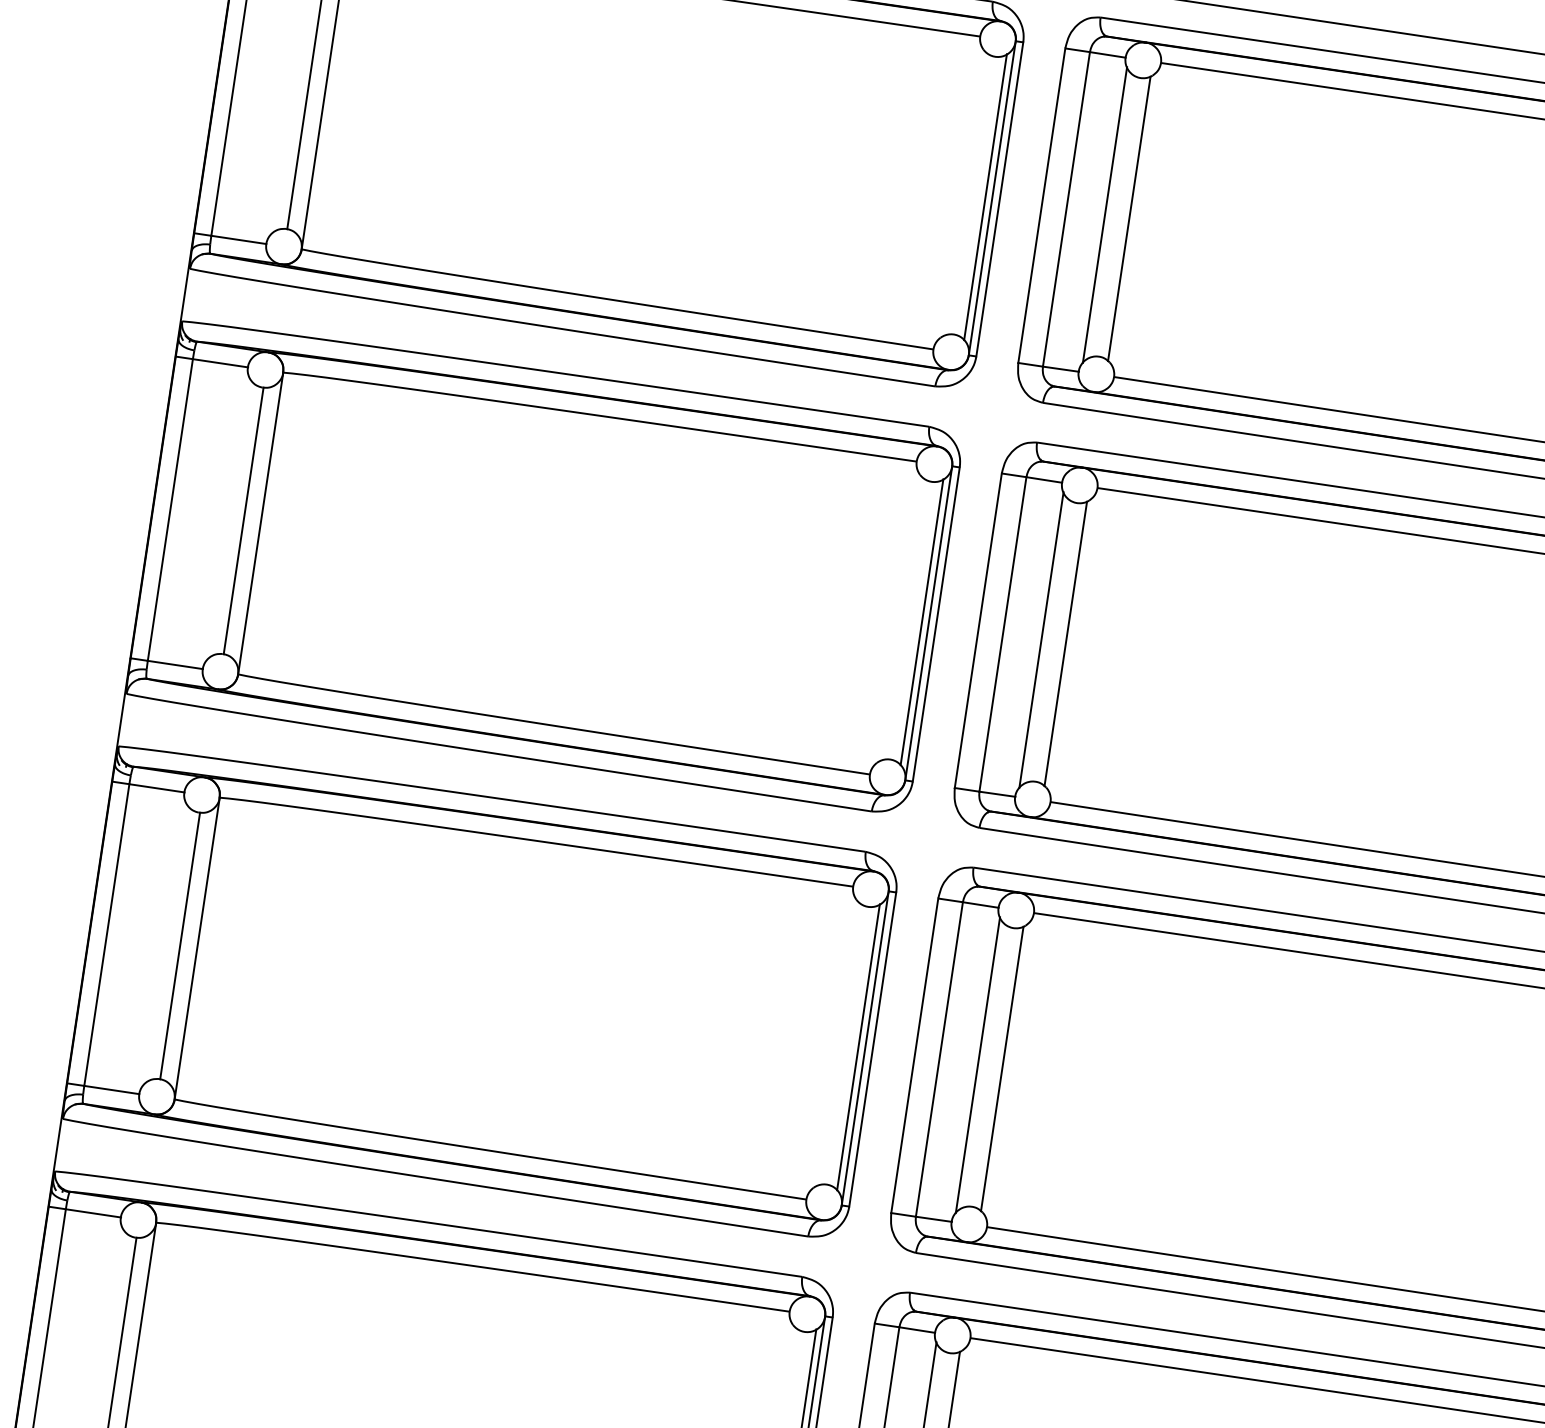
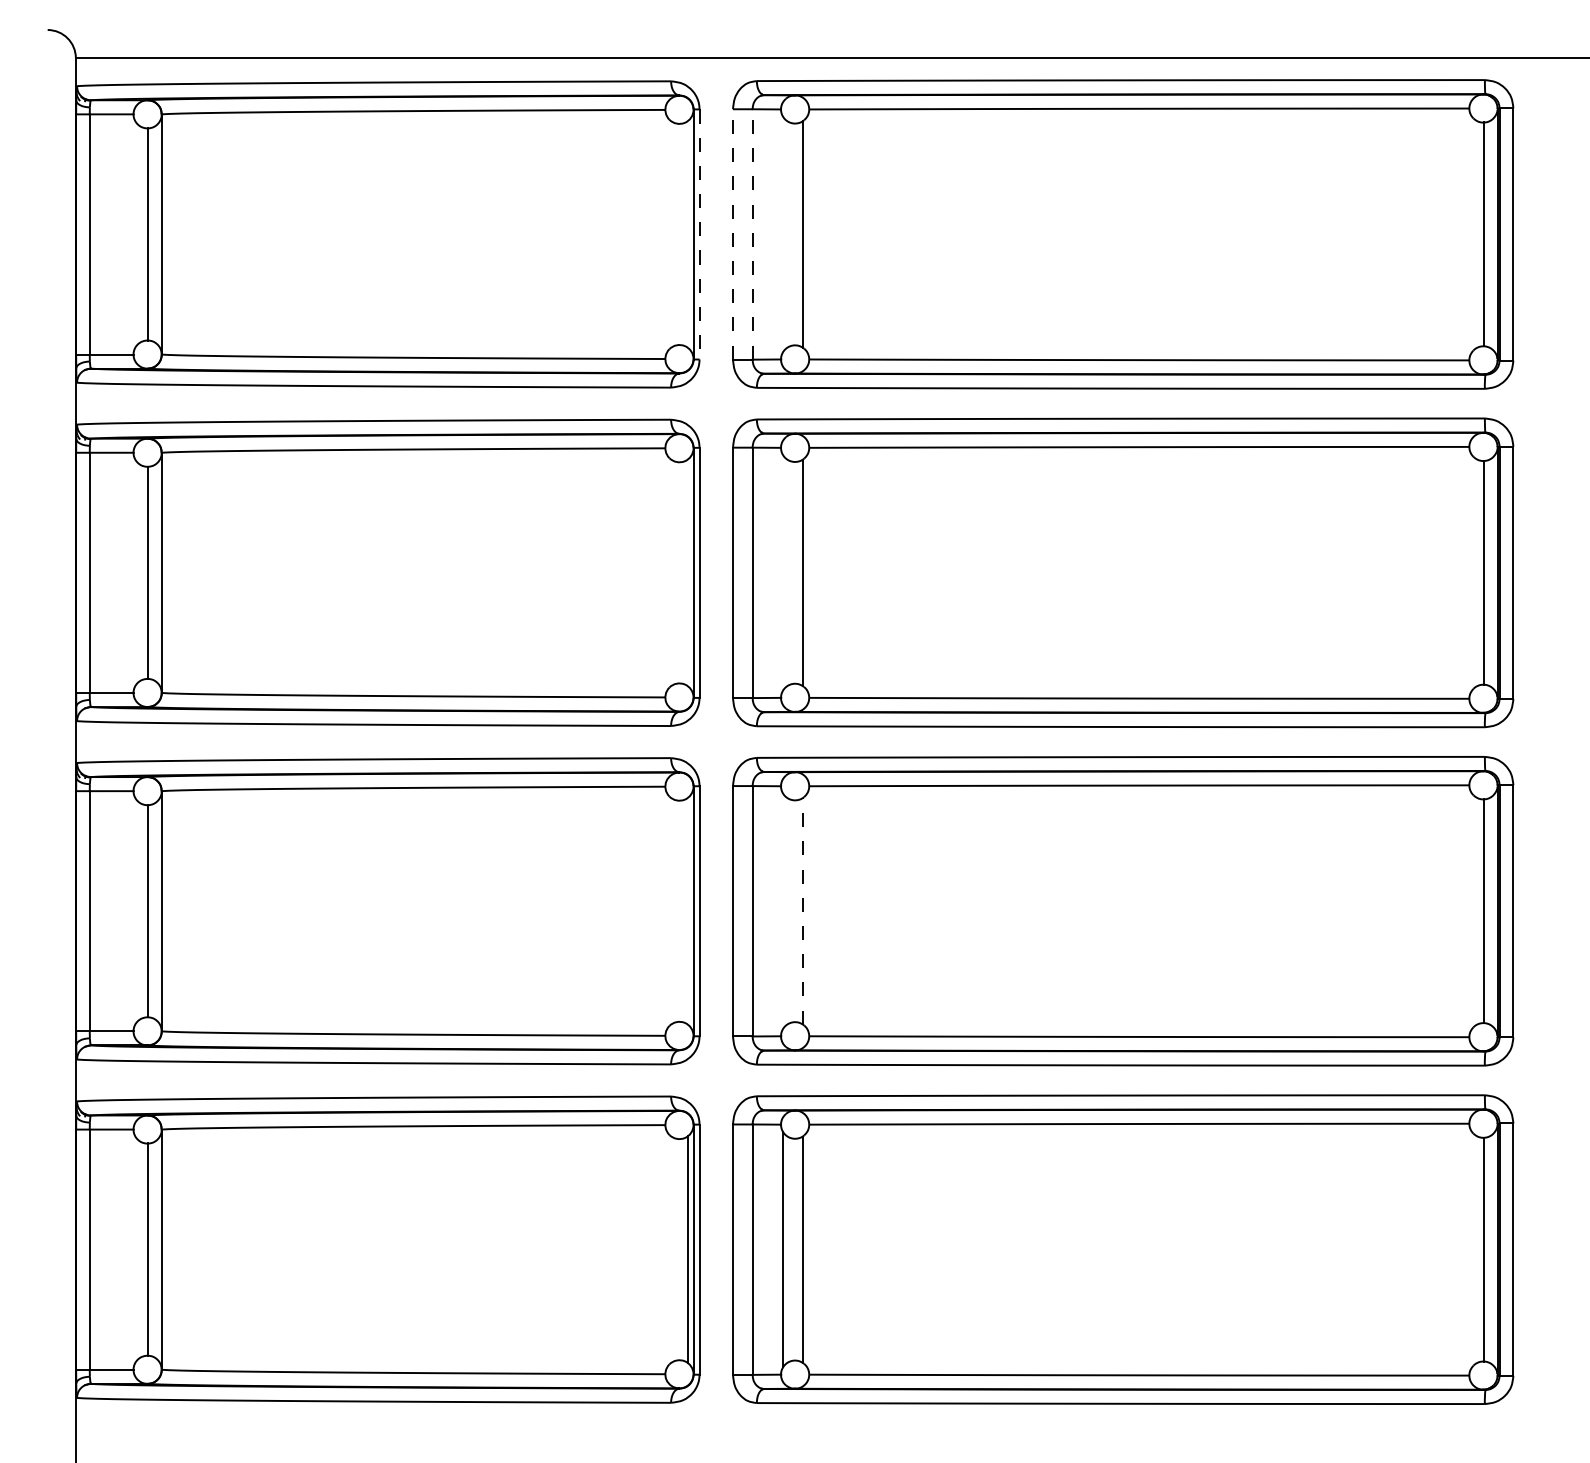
line: (985, 197) -> (688, 234), removed
line: (999, 199) -> (699, 234), solid -> dashed
line: (1042, 204) -> (733, 233), solid -> dashed
line: (1066, 208) -> (752, 233), solid -> dashed
line: (1105, 215) -> (783, 234), removed
line: (922, 621) -> (688, 572), removed
line: (1041, 639) -> (783, 572), removed
line: (858, 1047) -> (688, 911), removed
line: (978, 1064) -> (783, 910), removed
line: (1002, 1067) -> (802, 910), solid -> dashed

